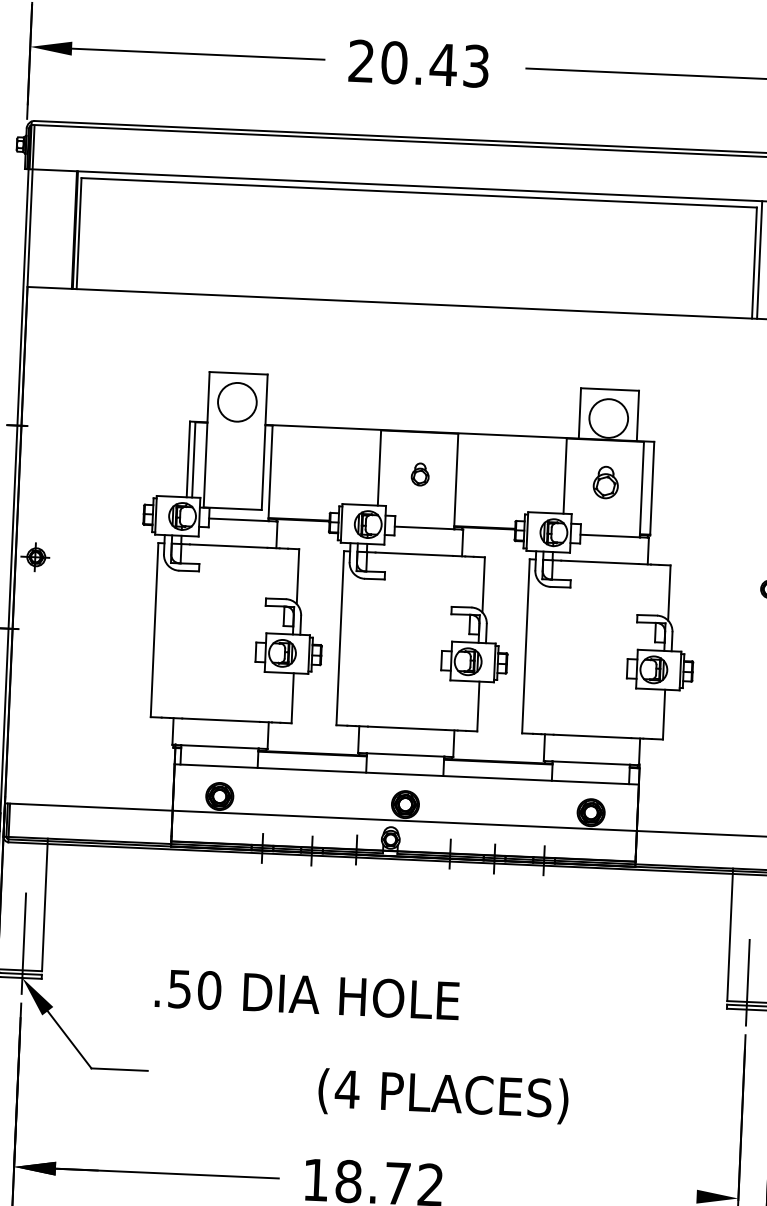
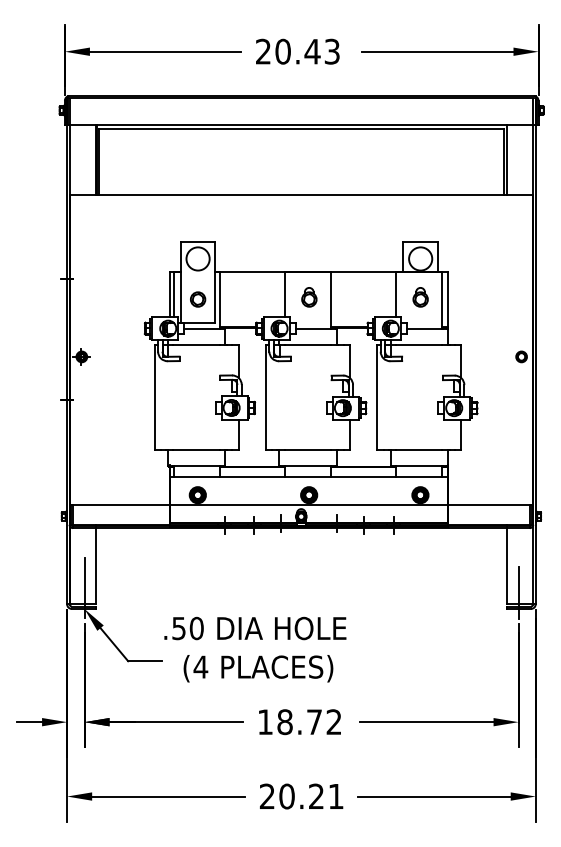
part: (235, 469) -> (198, 299), added
part: (420, 474) -> (309, 297), size x1.43
text: (307, 994) -> (255, 628), moved
text: (443, 1095) -> (258, 668), moved
line: (584, 1192) -> (426, 722), added

